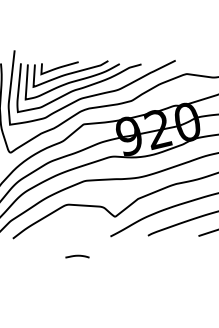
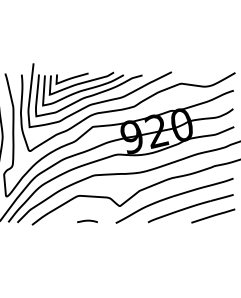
curve: (77, 256) -> (87, 221), moved

